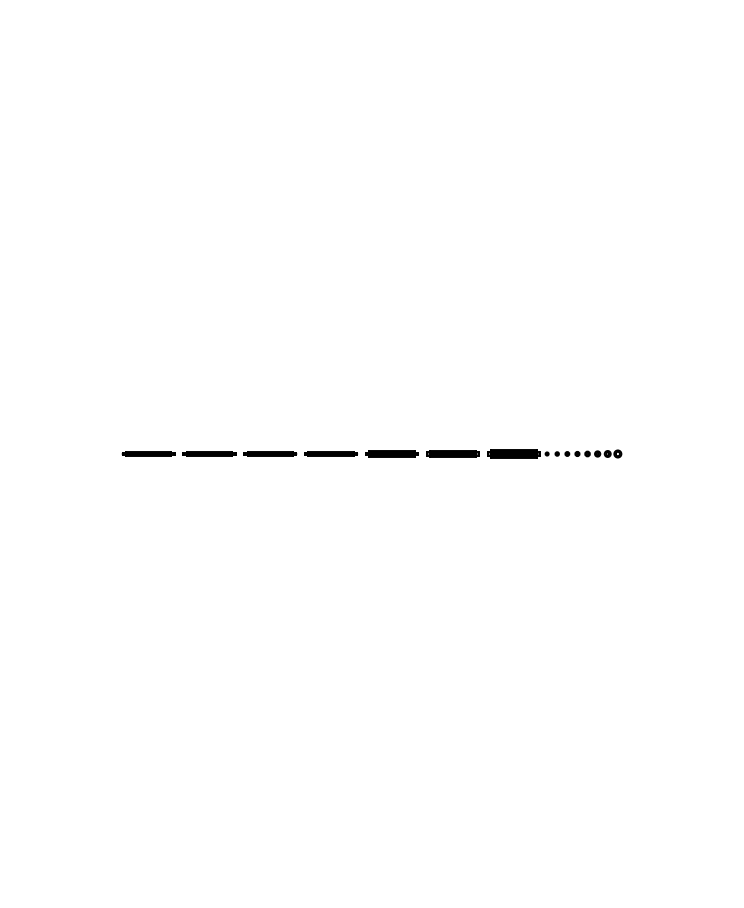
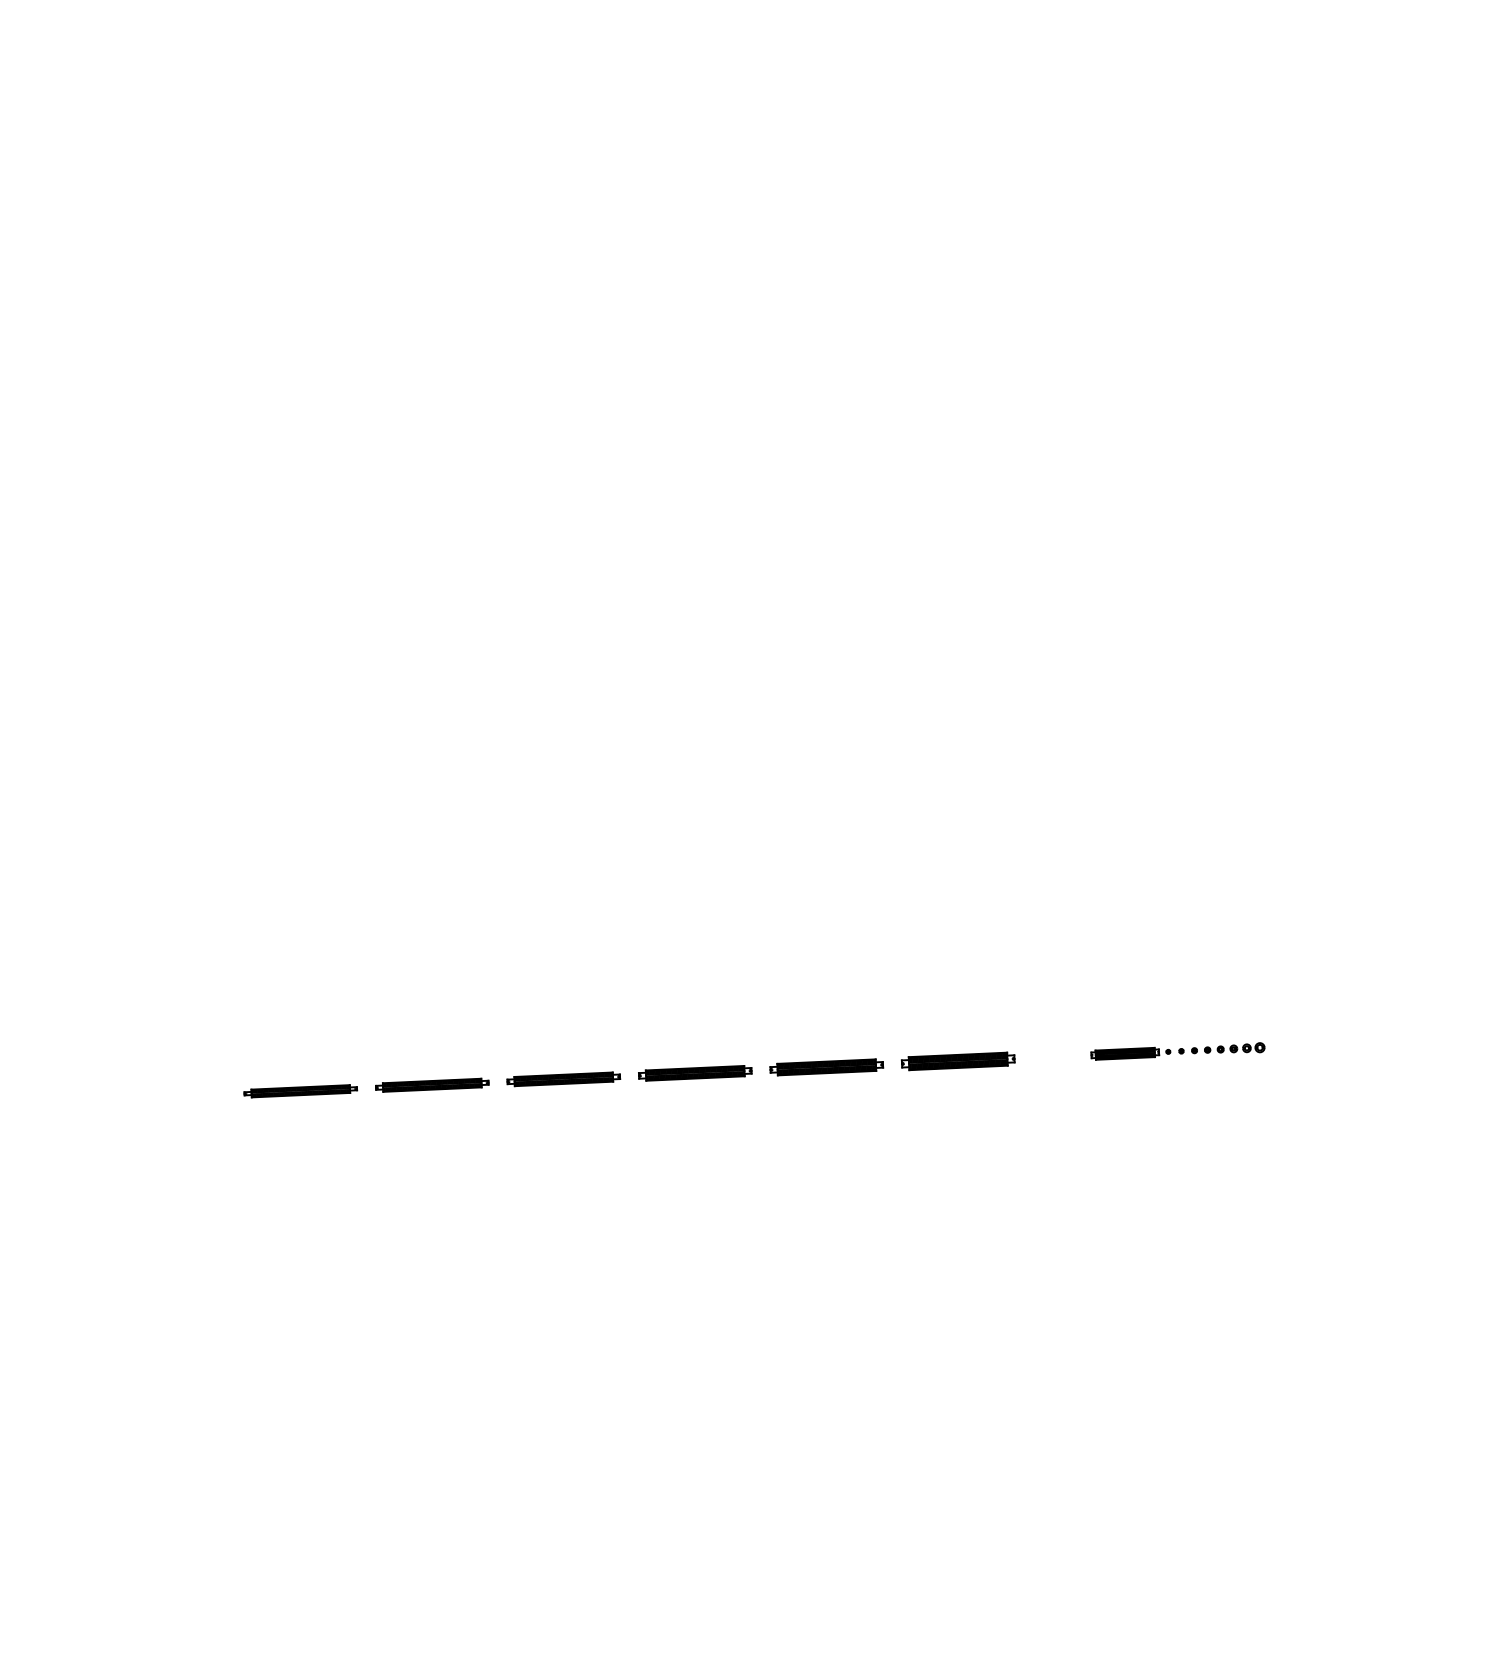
part: (554, 453) -> (1177, 1050), size x0.6

